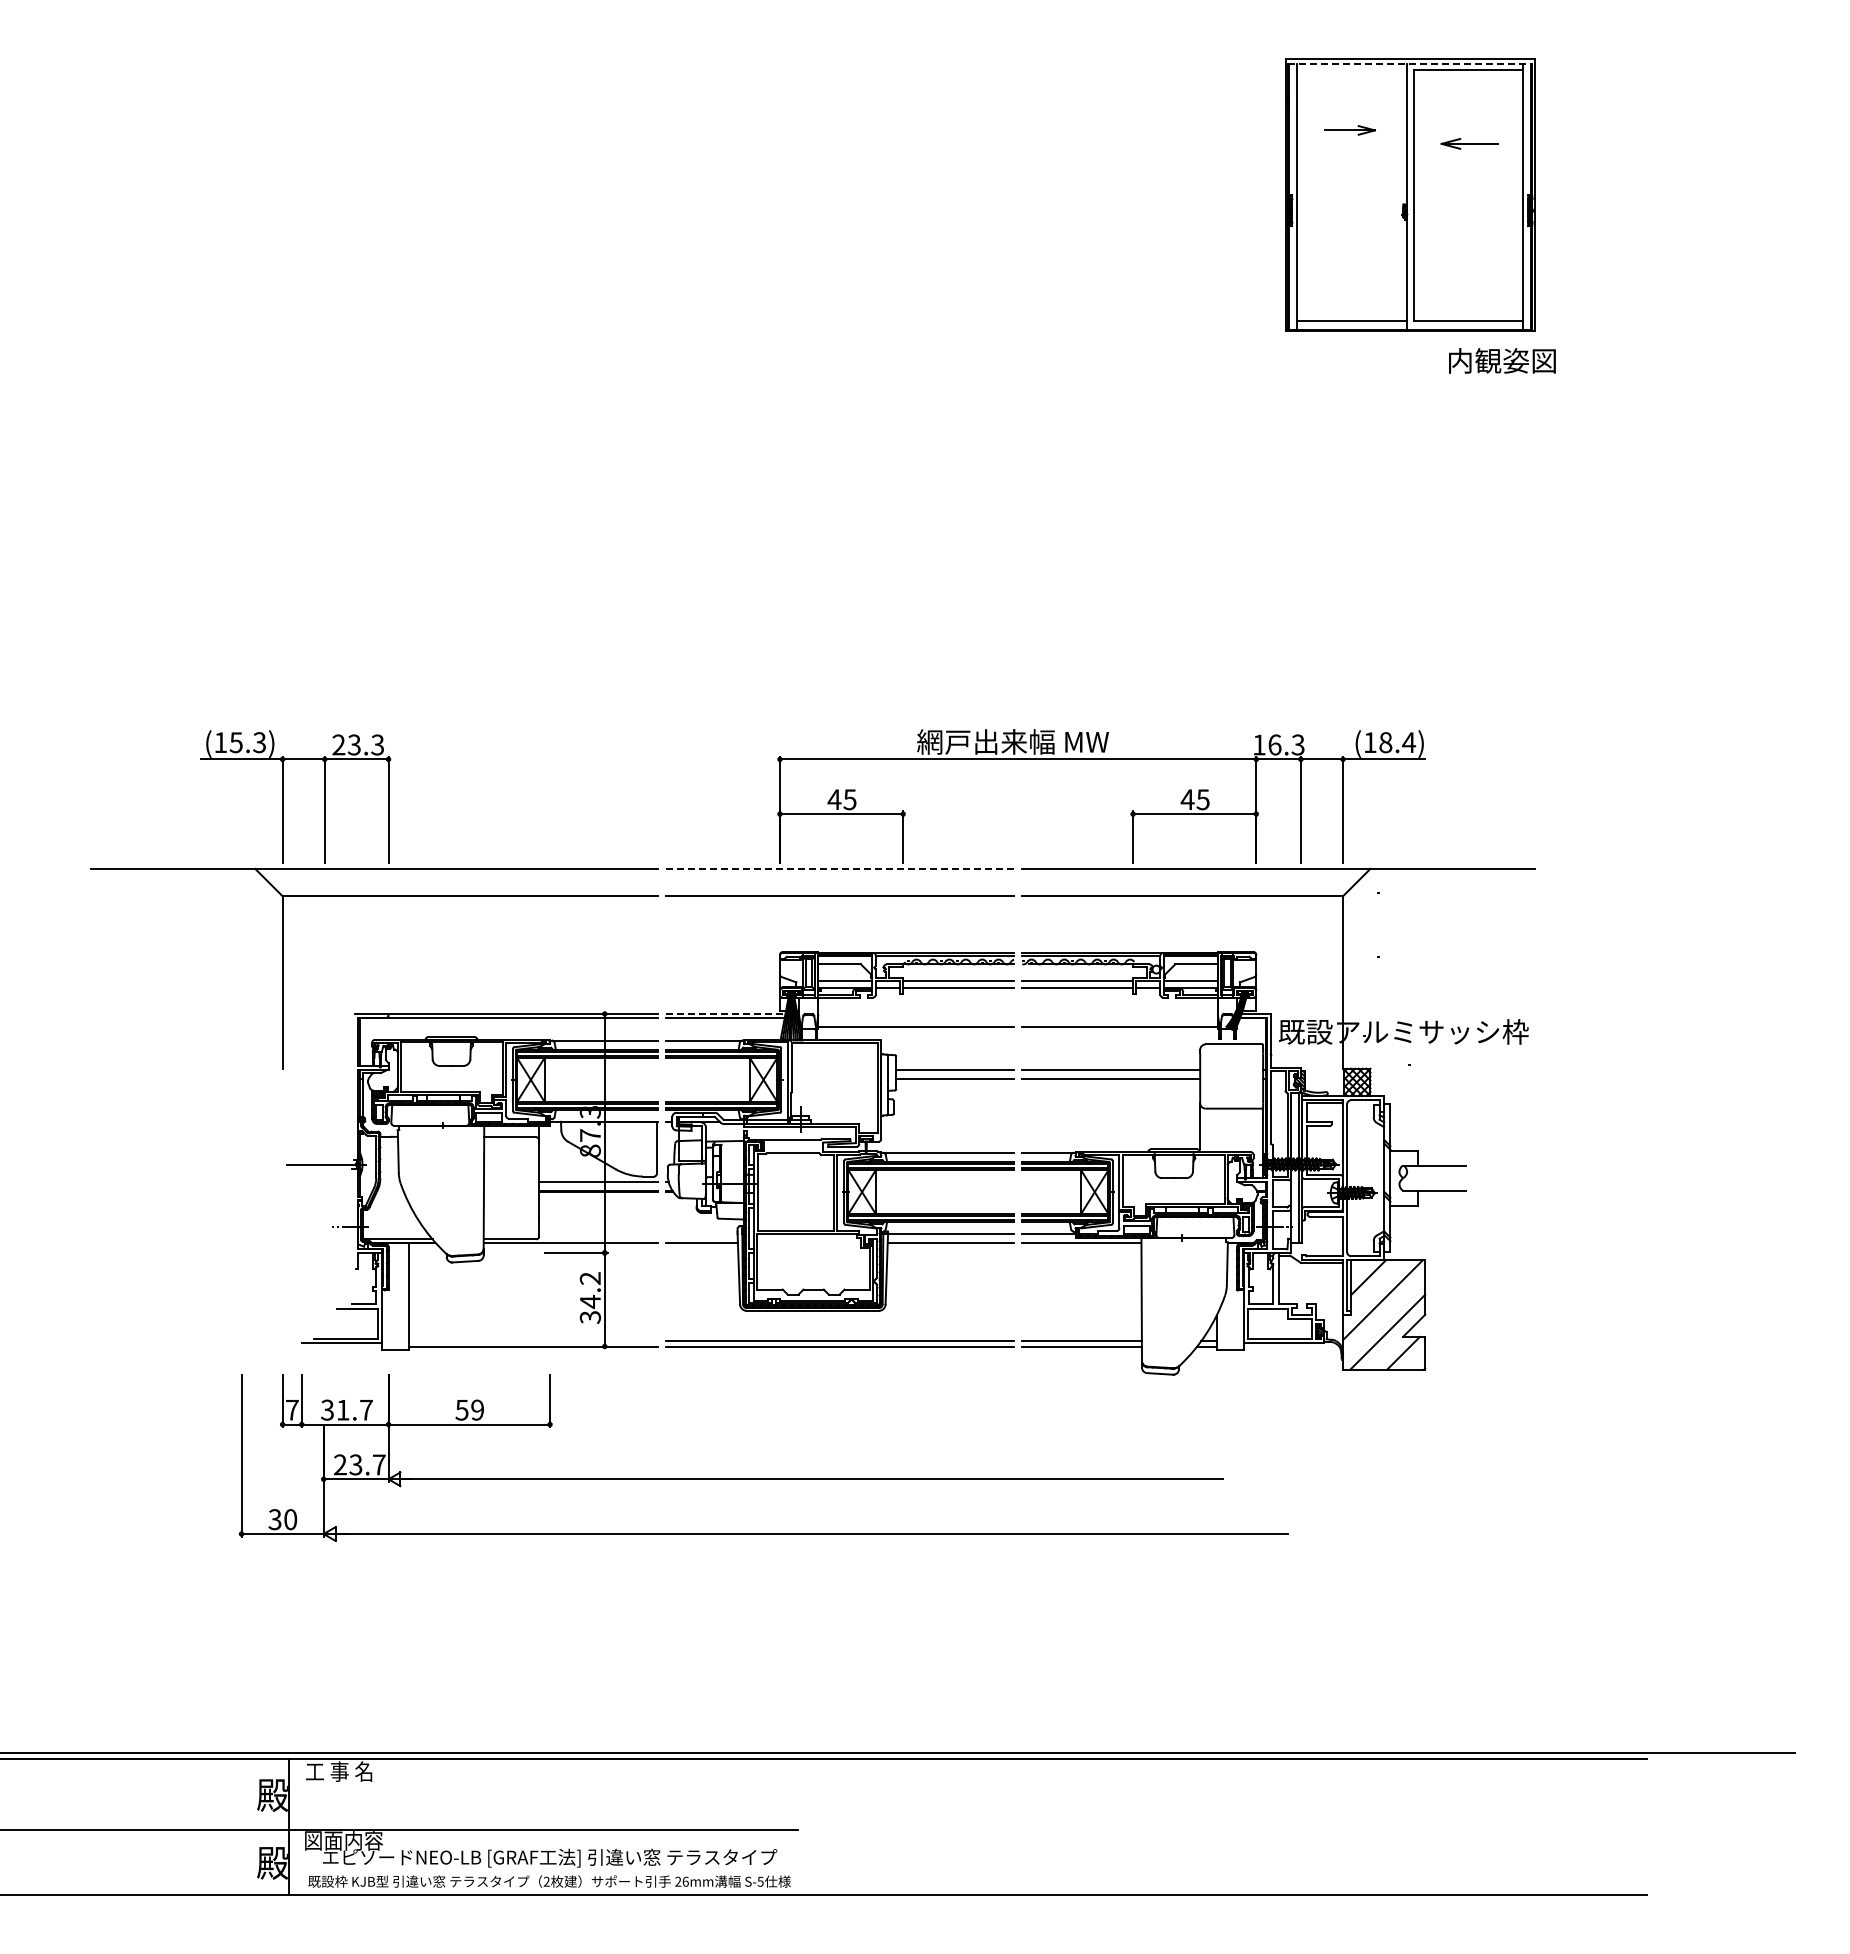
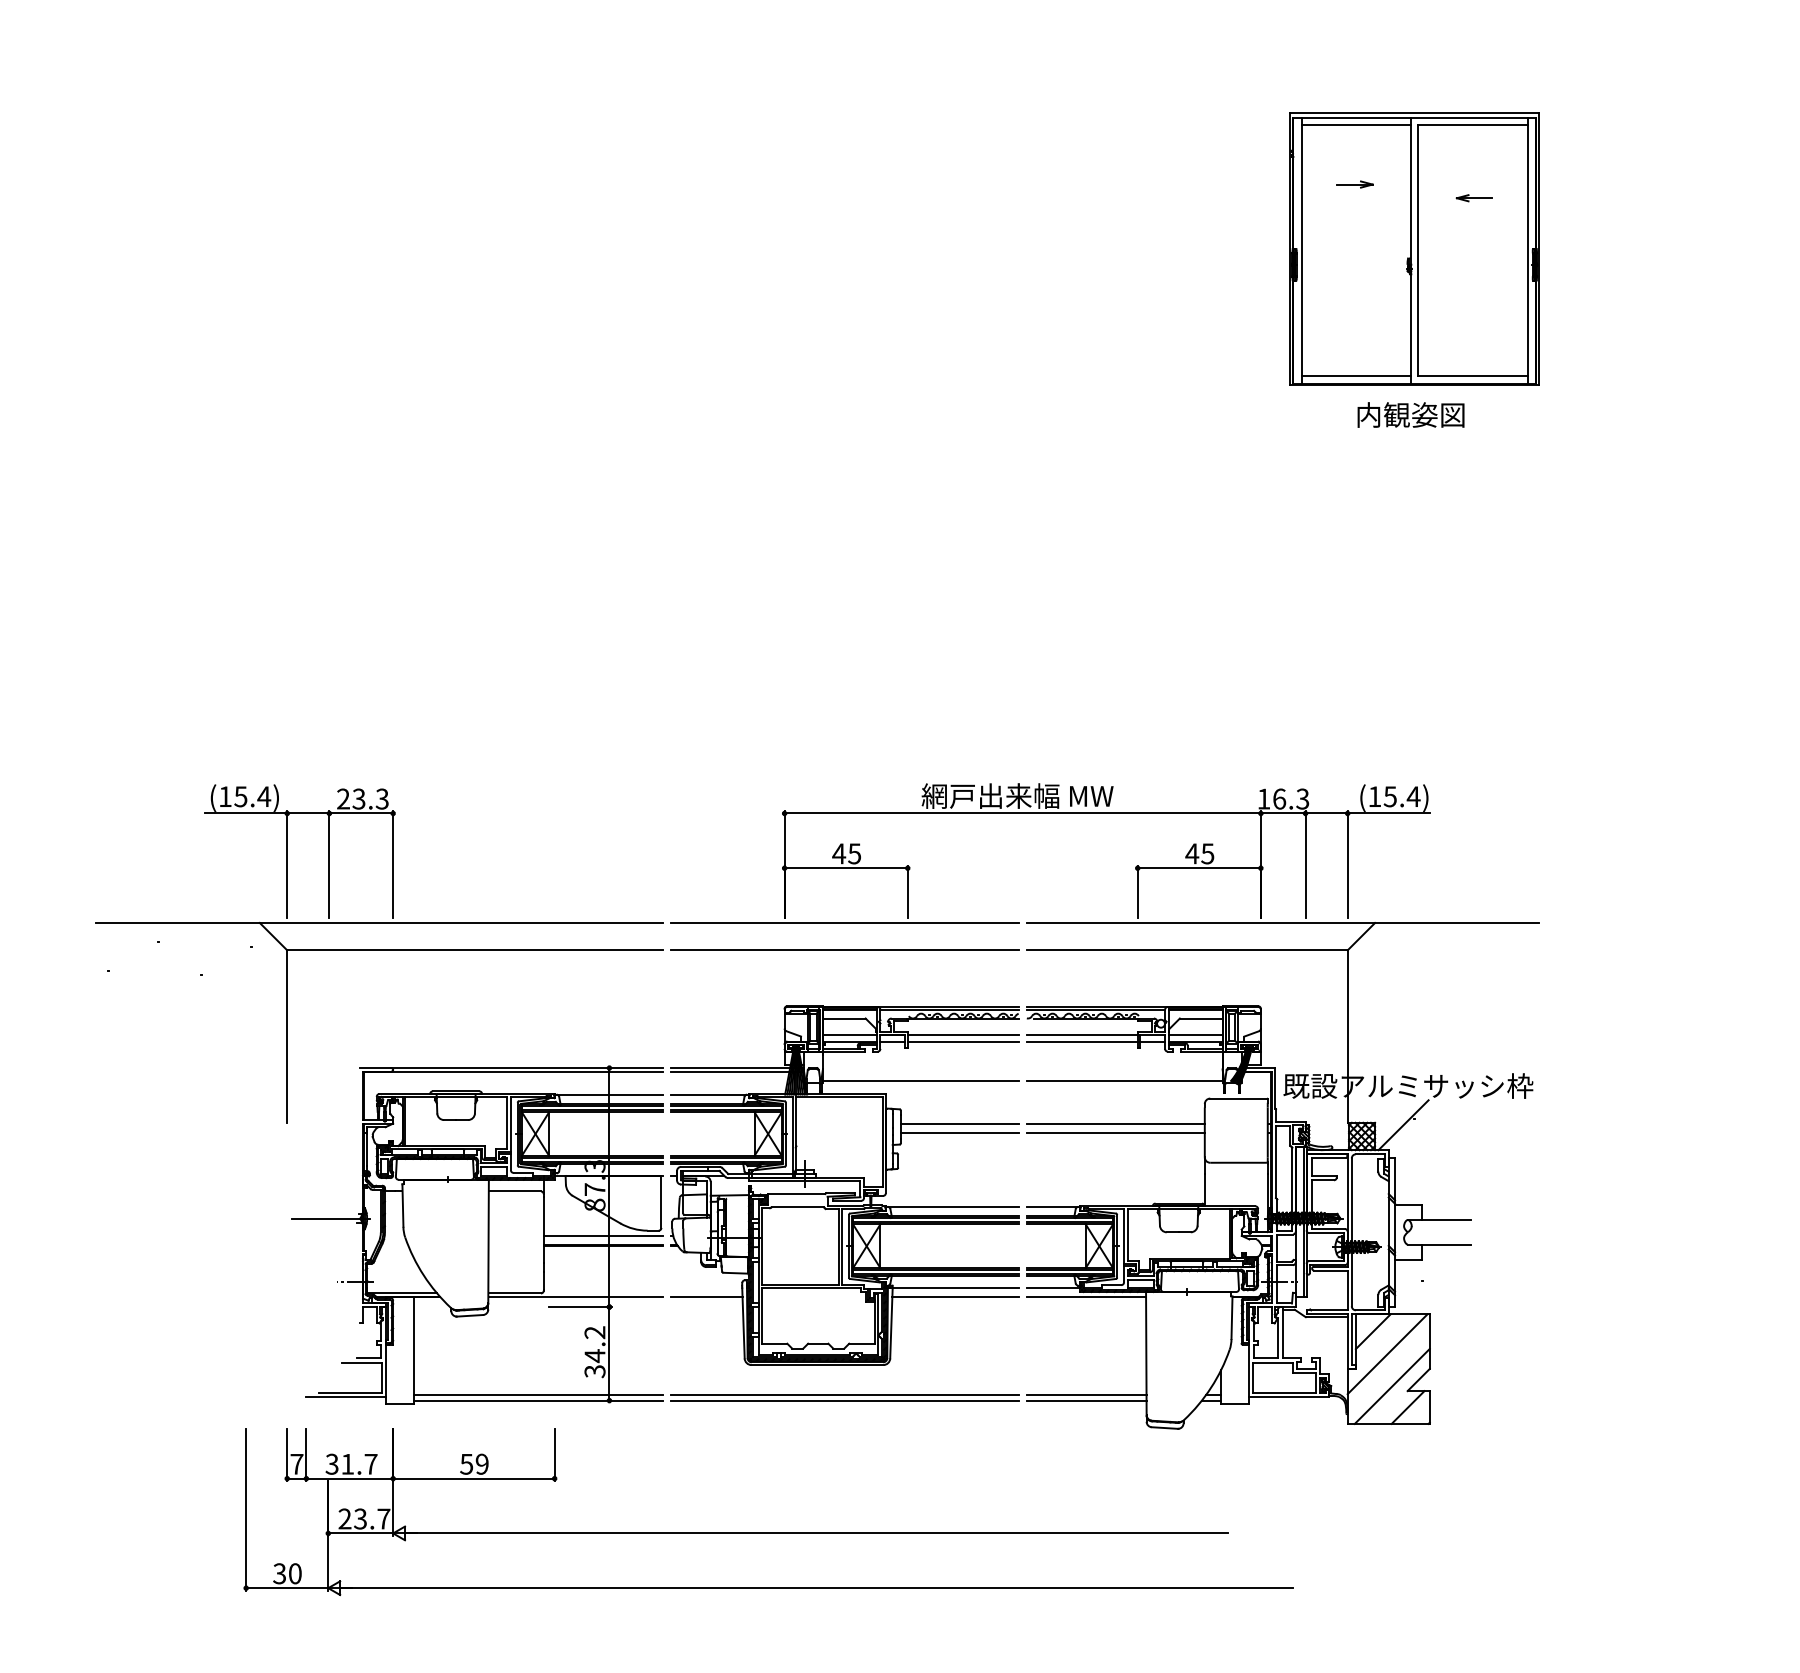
line: (1410, 63) -> (1415, 117), dashed -> solid
line: (1351, 70) -> (1356, 124), added
part: (1350, 130) -> (1355, 184), size x0.71
part: (1469, 144) -> (1474, 198), size x0.62
text: (1502, 360) -> (1411, 414), moved
text: (259, 742) -> (264, 796), (15.3) -> (15.4)
text: (1385, 742) -> (1390, 796), (18.4) -> (15.4)
line: (840, 868) -> (845, 922), dashed -> solid
line: (733, 1013) -> (738, 1067), dashed -> solid
line: (1398, 1071) -> (1403, 1125), added
line: (533, 1341) -> (538, 1395), added

